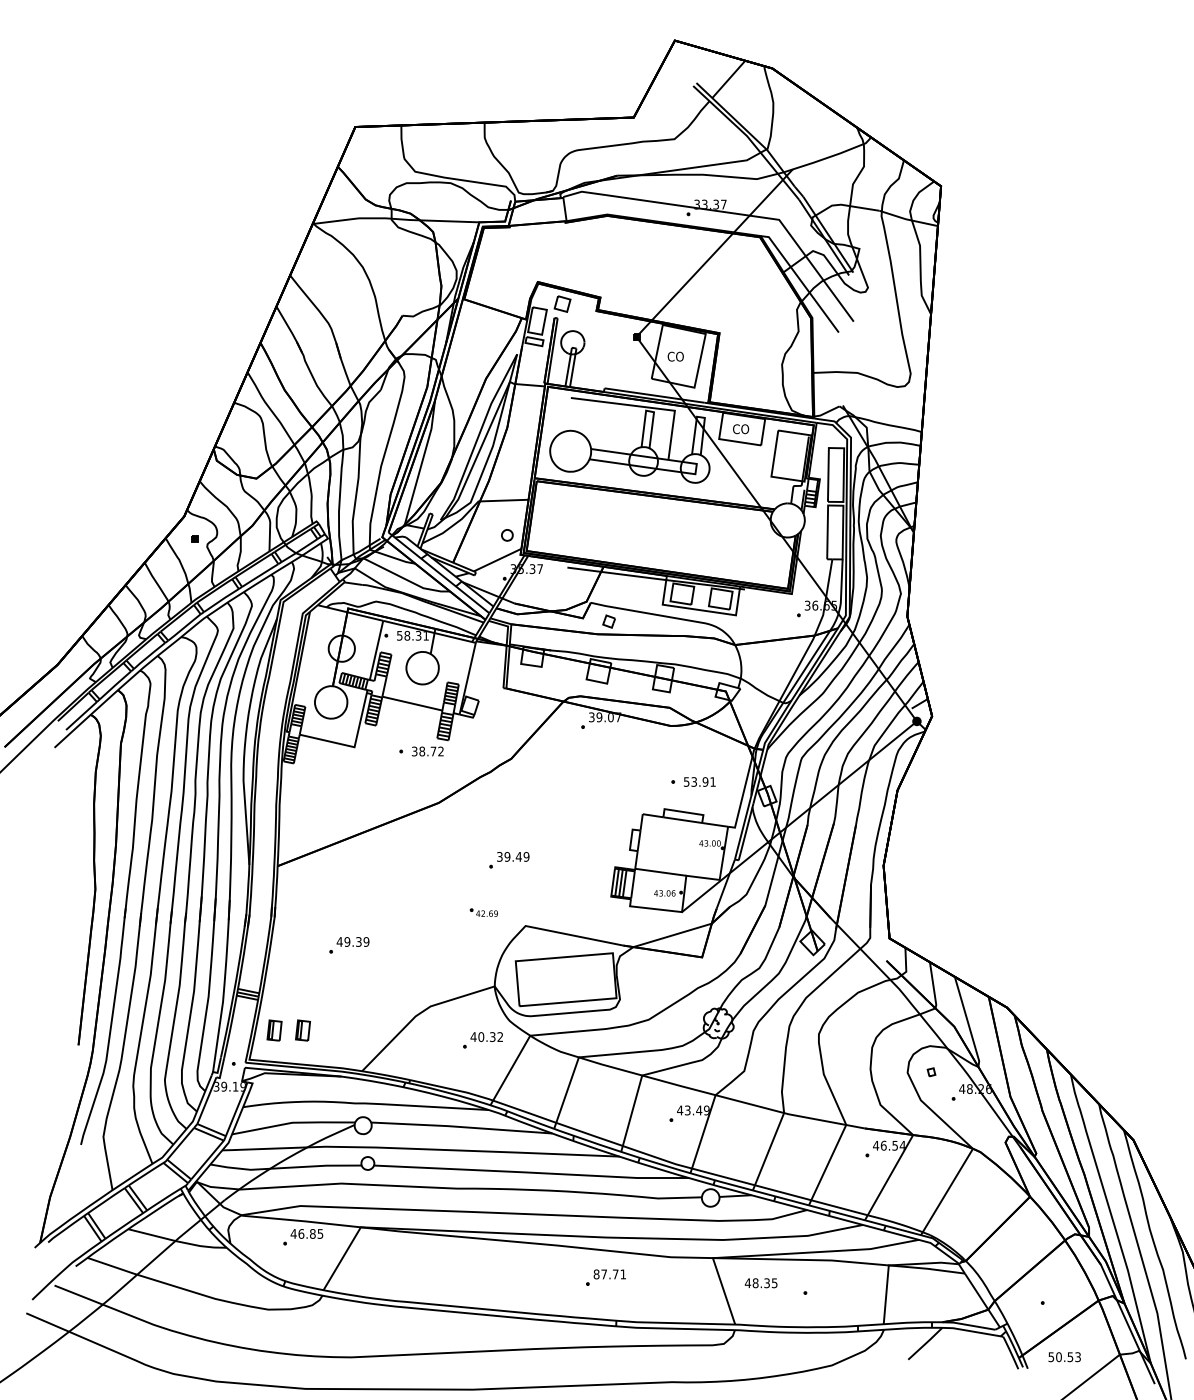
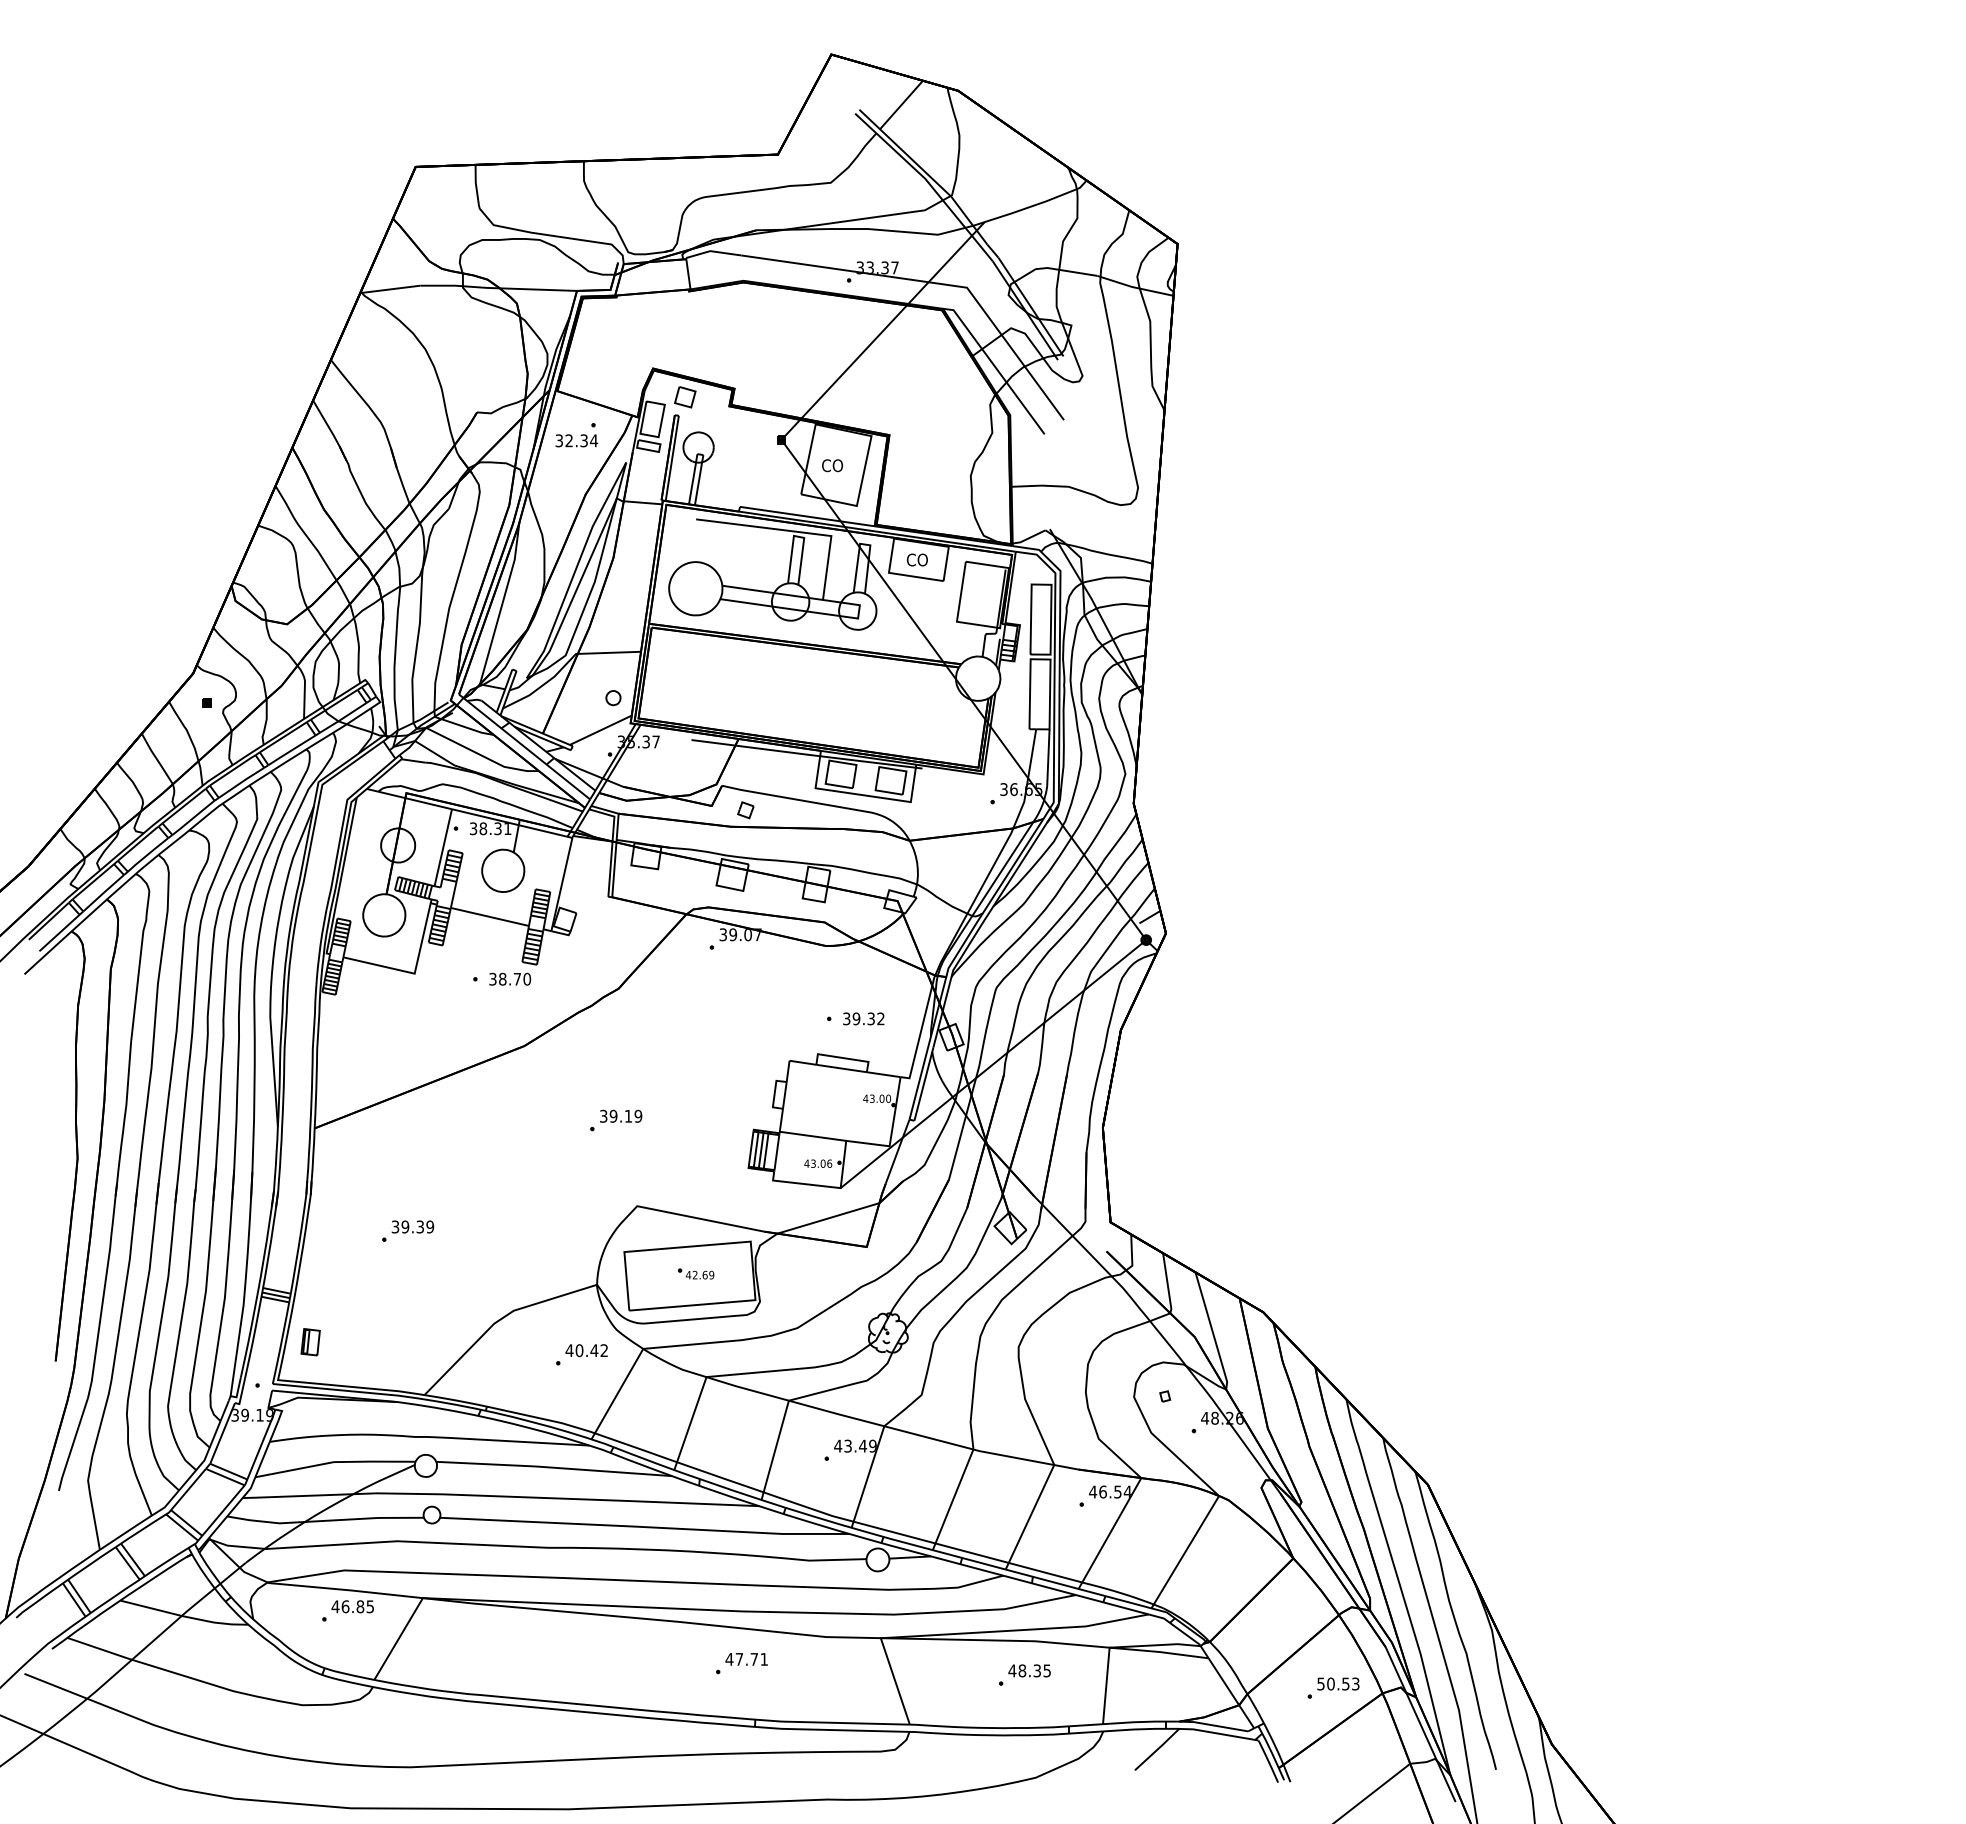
part: (478, 333) -> (576, 435), added
text: (399, 635) -> (473, 828), 58.31 -> 38.31
text: (441, 751) -> (527, 979), 38.72 -> 38.70
text: (699, 781) -> (863, 1018), 53.91 -> 39.32
text: (518, 857) -> (628, 1116), 39.49 -> 39.19
part: (484, 912) -> (696, 1273), moved
text: (339, 941) -> (395, 1226), 49.39 -> 39.39
part: (302, 1030) -> (347, 1342), removed
text: (492, 1036) -> (594, 1350), 40.32 -> 40.42
text: (596, 1273) -> (729, 1658), 87.71 -> 47.71
text: (761, 1282) -> (1029, 1670), moved
text: (1064, 1356) -> (1338, 1683), moved

